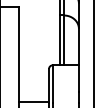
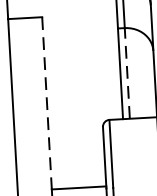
line: (64, 40) -> (128, 73), solid -> dashed
line: (19, 54) -> (47, 103), solid -> dashed

